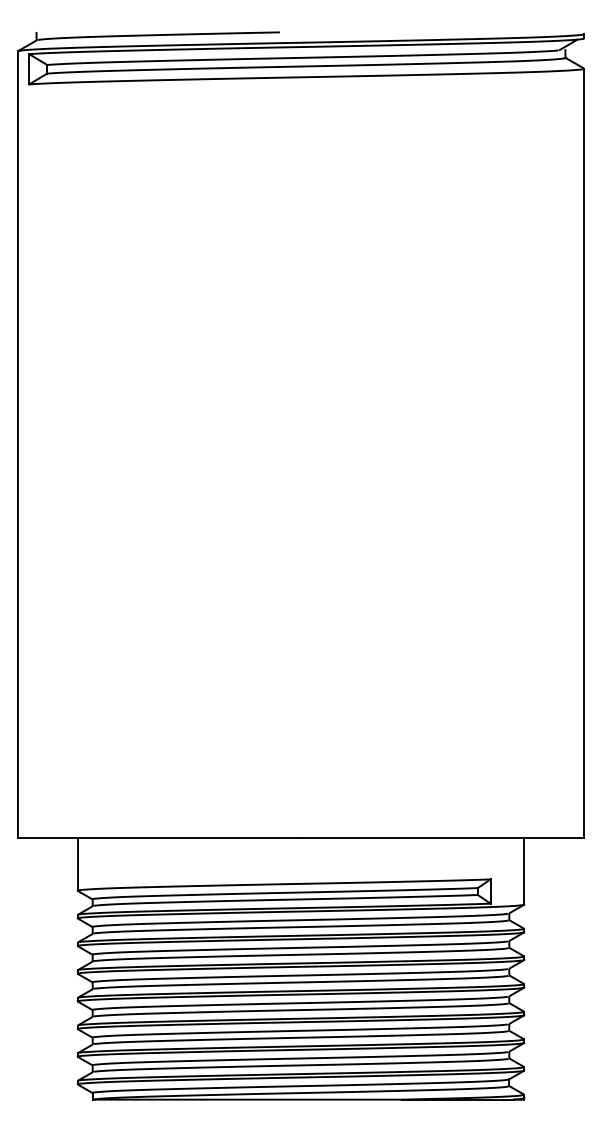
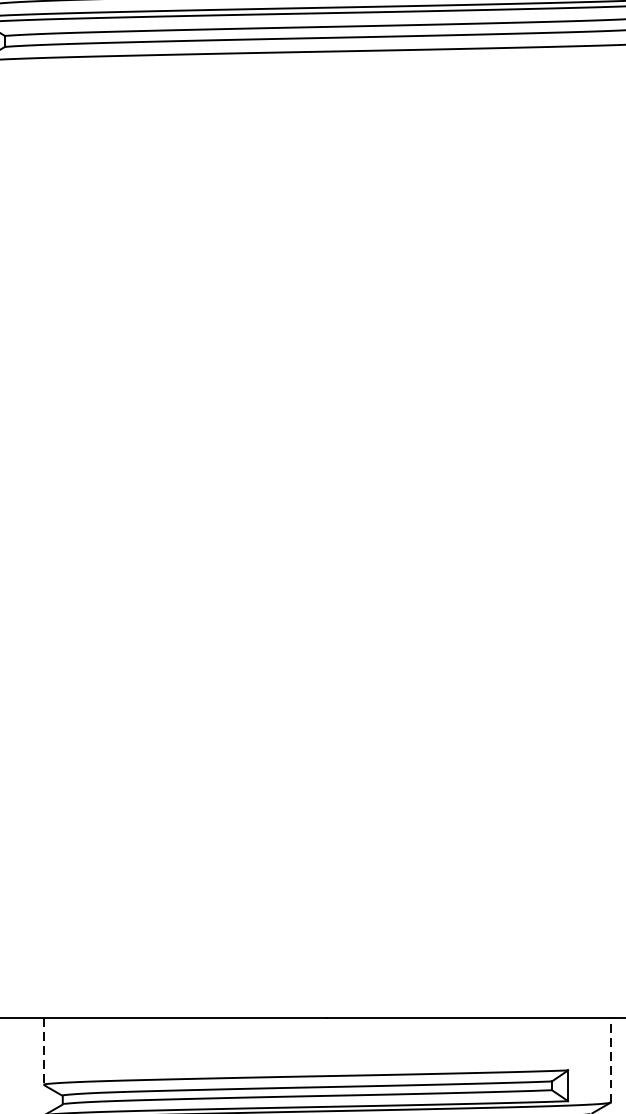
line: (77, 865) -> (43, 1052), solid -> dashed
line: (524, 870) -> (611, 1059), solid -> dashed

